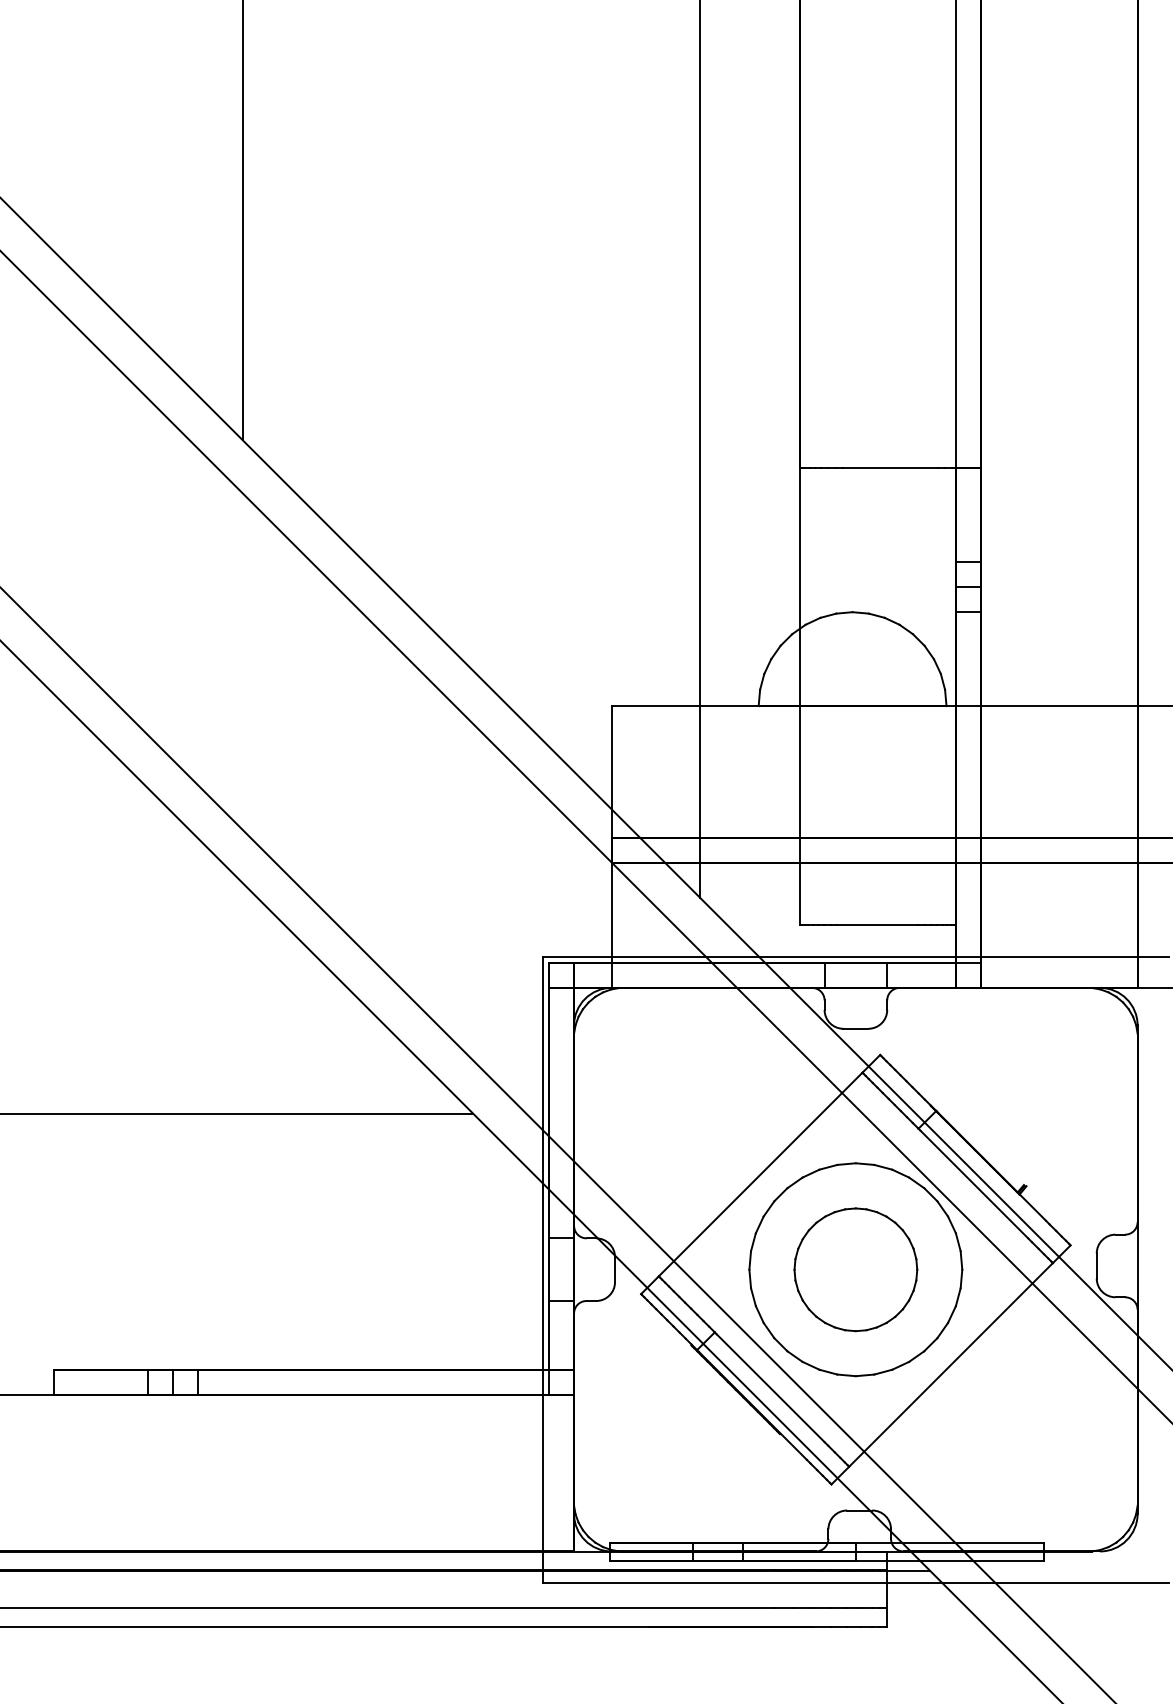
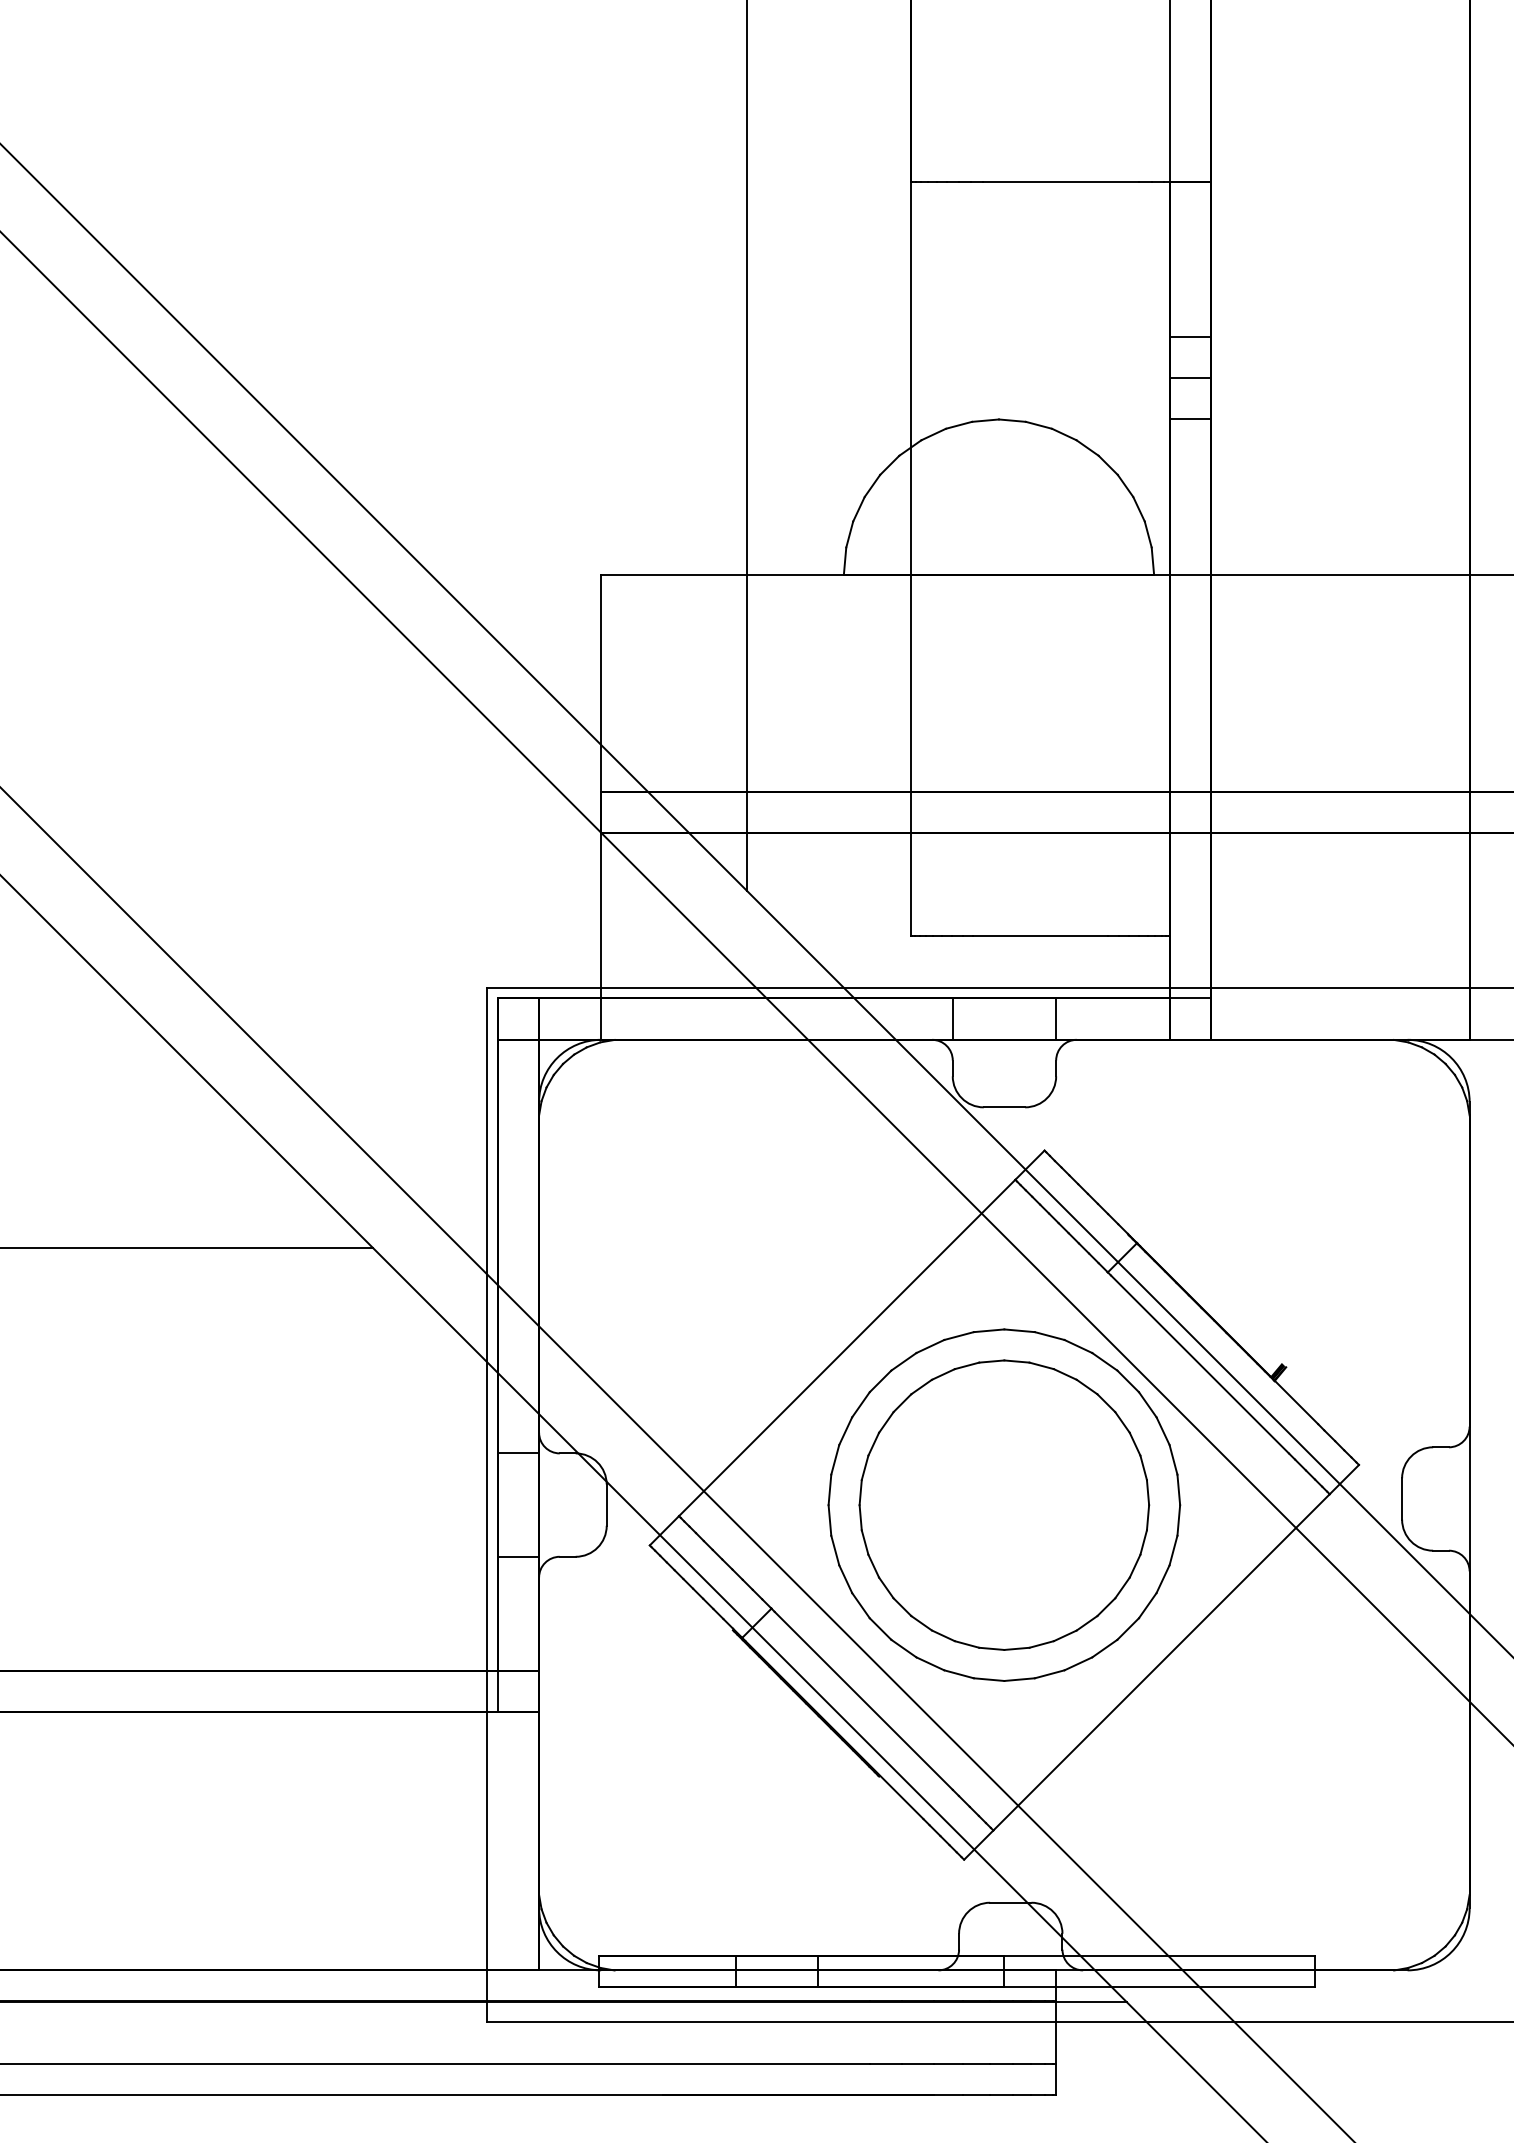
part: (855, 1269) -> (1003, 1504), size x1.43

